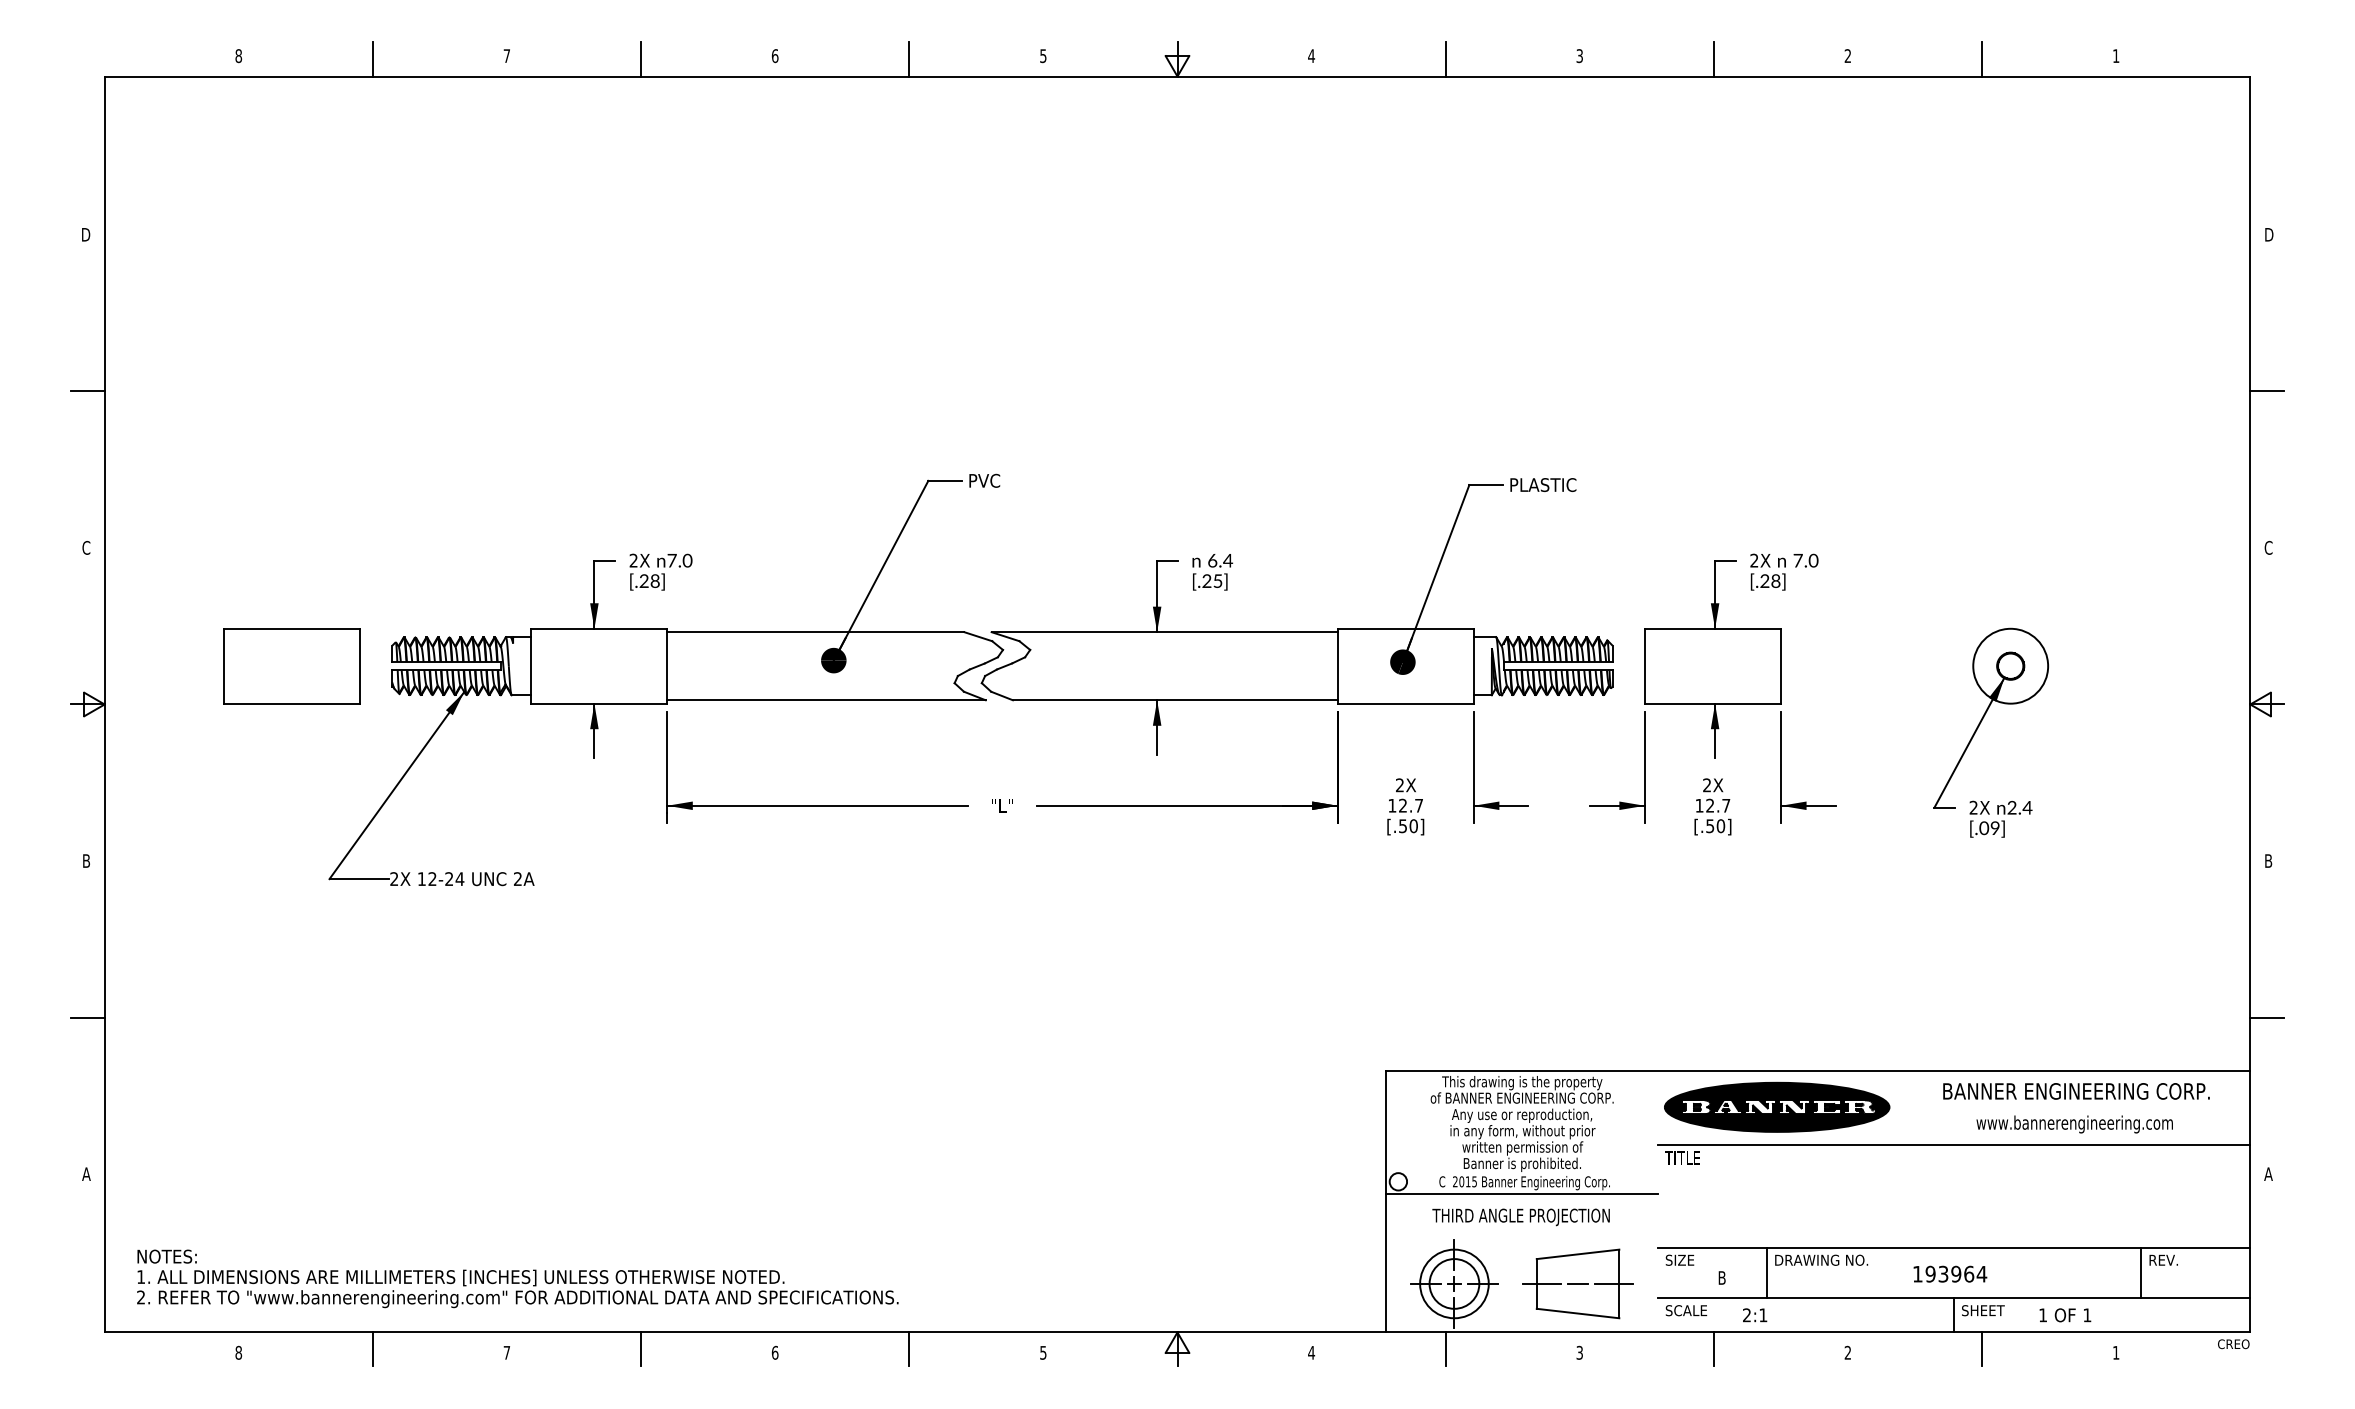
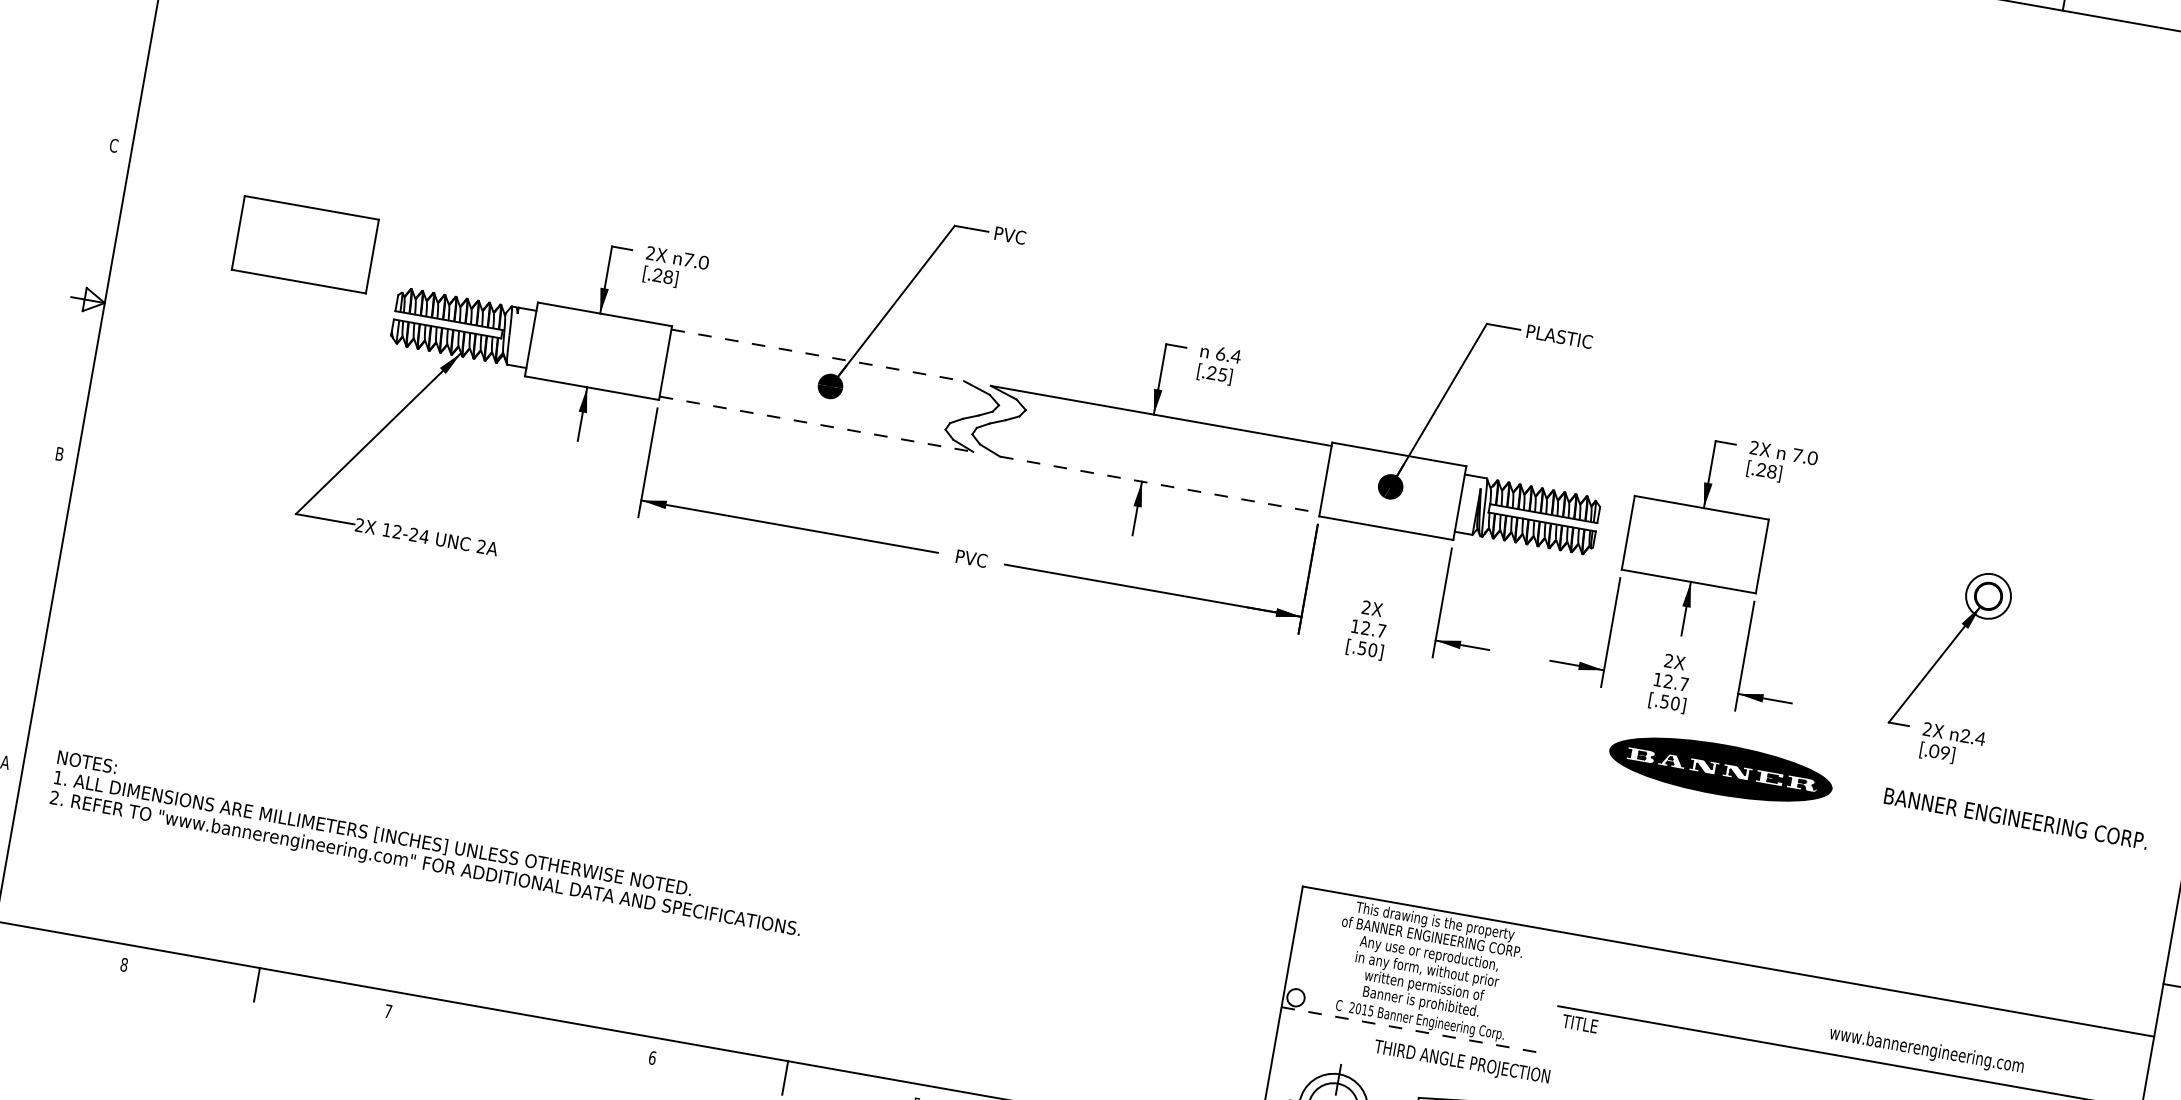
line: (815, 632) -> (817, 355), solid -> dashed
circle: (2010, 665) -> (1988, 595), size x0.6
part: (291, 666) -> (304, 244), moved
line: (826, 700) -> (816, 424), solid -> dashed
line: (1175, 700) -> (1160, 485), solid -> dashed
text: (1002, 805) -> (971, 558), "L" -> PVC
line: (87, 1017) -> (33, 608), removed
text: (2076, 1091) -> (2016, 818), moved
part: (1777, 1106) -> (1721, 768), moved
text: (2074, 1124) -> (1926, 1050), moved
line: (1522, 1193) -> (1416, 1030), solid -> dashed
text: (1520, 1217) -> (1461, 1063), moved
text: (517, 1278) -> (428, 844), moved
line: (641, 1349) -> (521, 1031), removed

